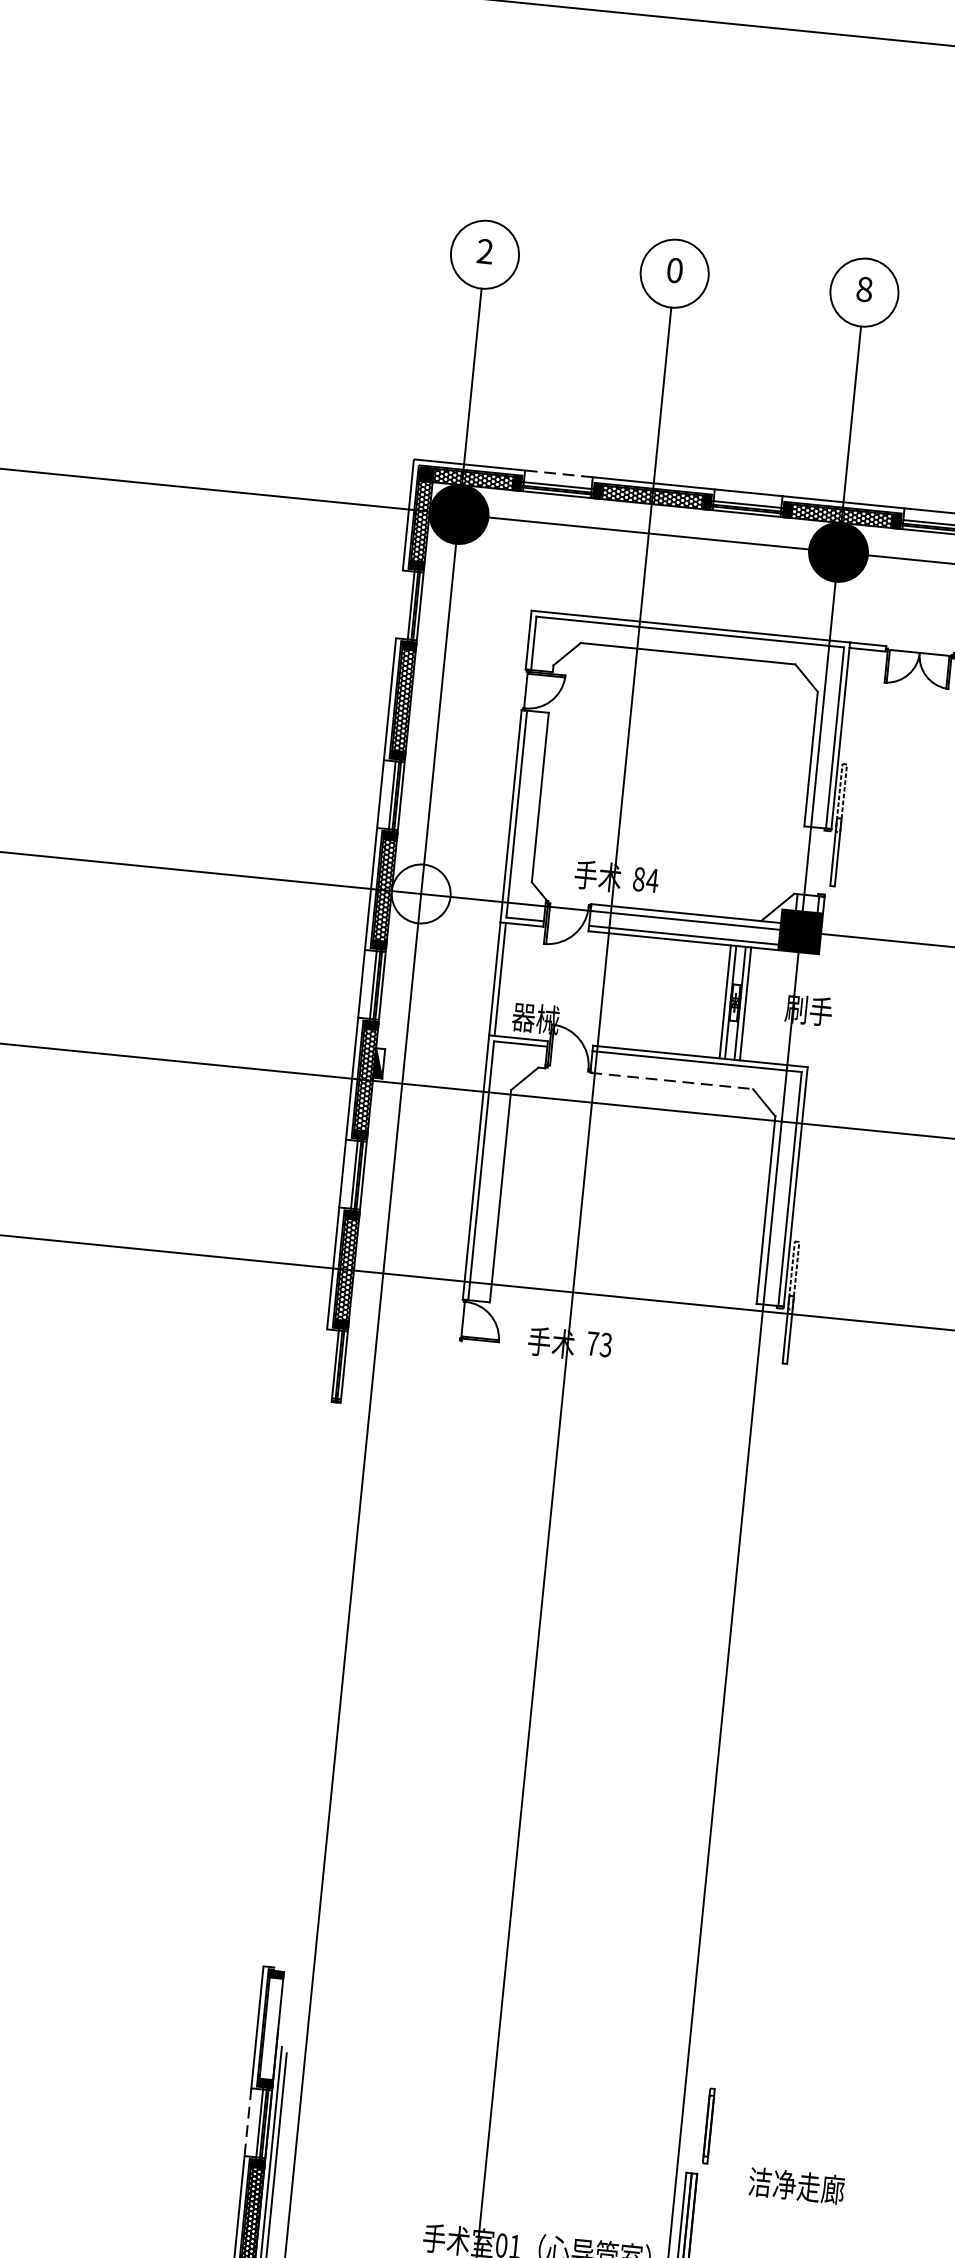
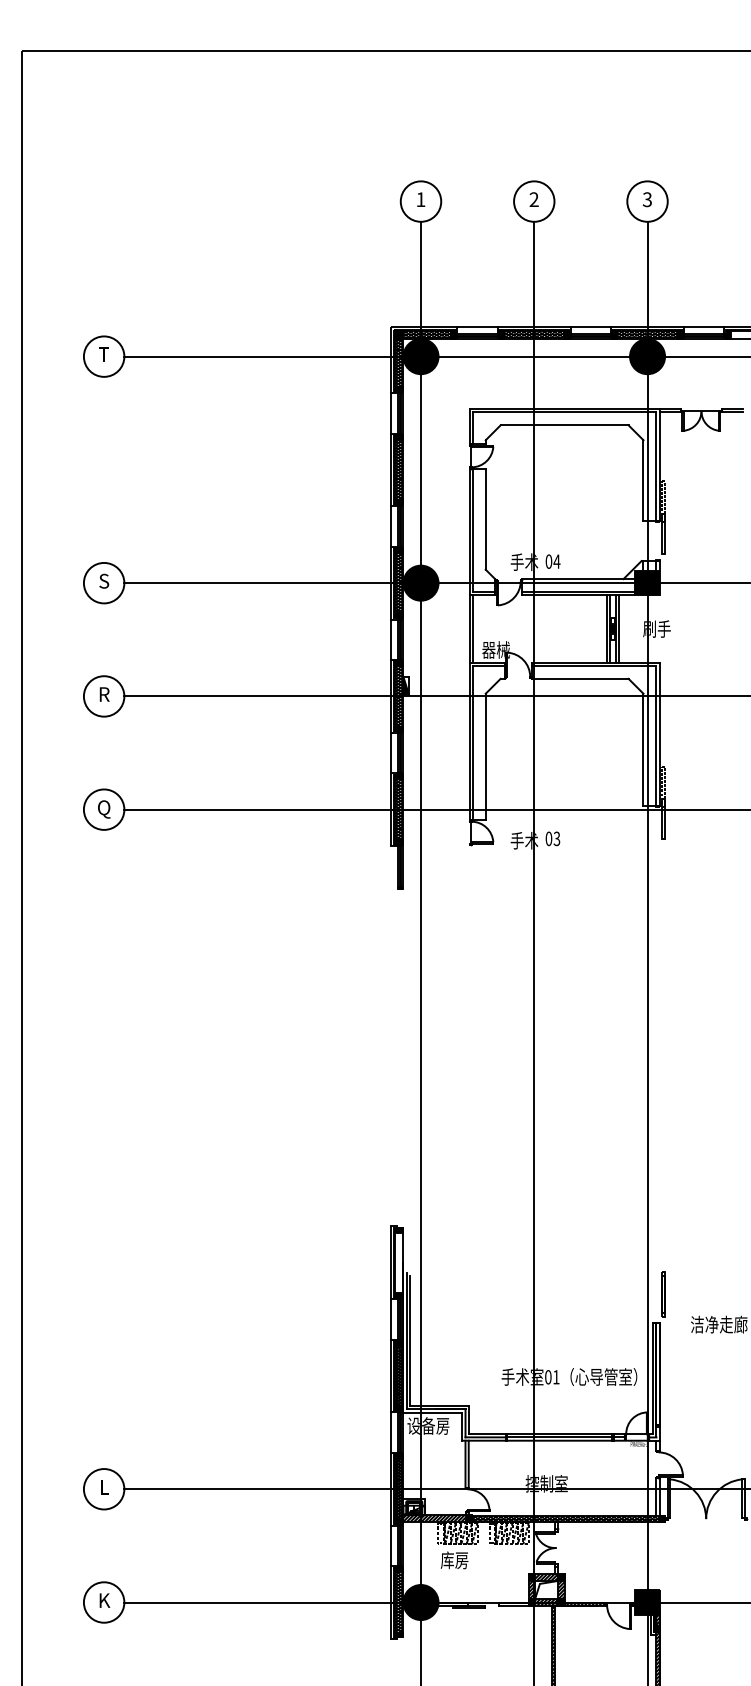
text: (484, 251) -> (420, 199), 2 -> 1
text: (673, 270) -> (533, 199), 0 -> 2
text: (864, 289) -> (647, 199), 8 -> 3
line: (558, 473) -> (477, 326), dashed -> solid
line: (400, 604) -> (391, 413), added
text: (638, 878) -> (548, 561), 84 -> 04
fill: (420, 892) -> (420, 582), added
line: (672, 1080) -> (580, 678), dashed -> solid
text: (592, 1343) -> (548, 838), 73 -> 03
line: (248, 2122) -> (391, 1319), dashed -> solid

